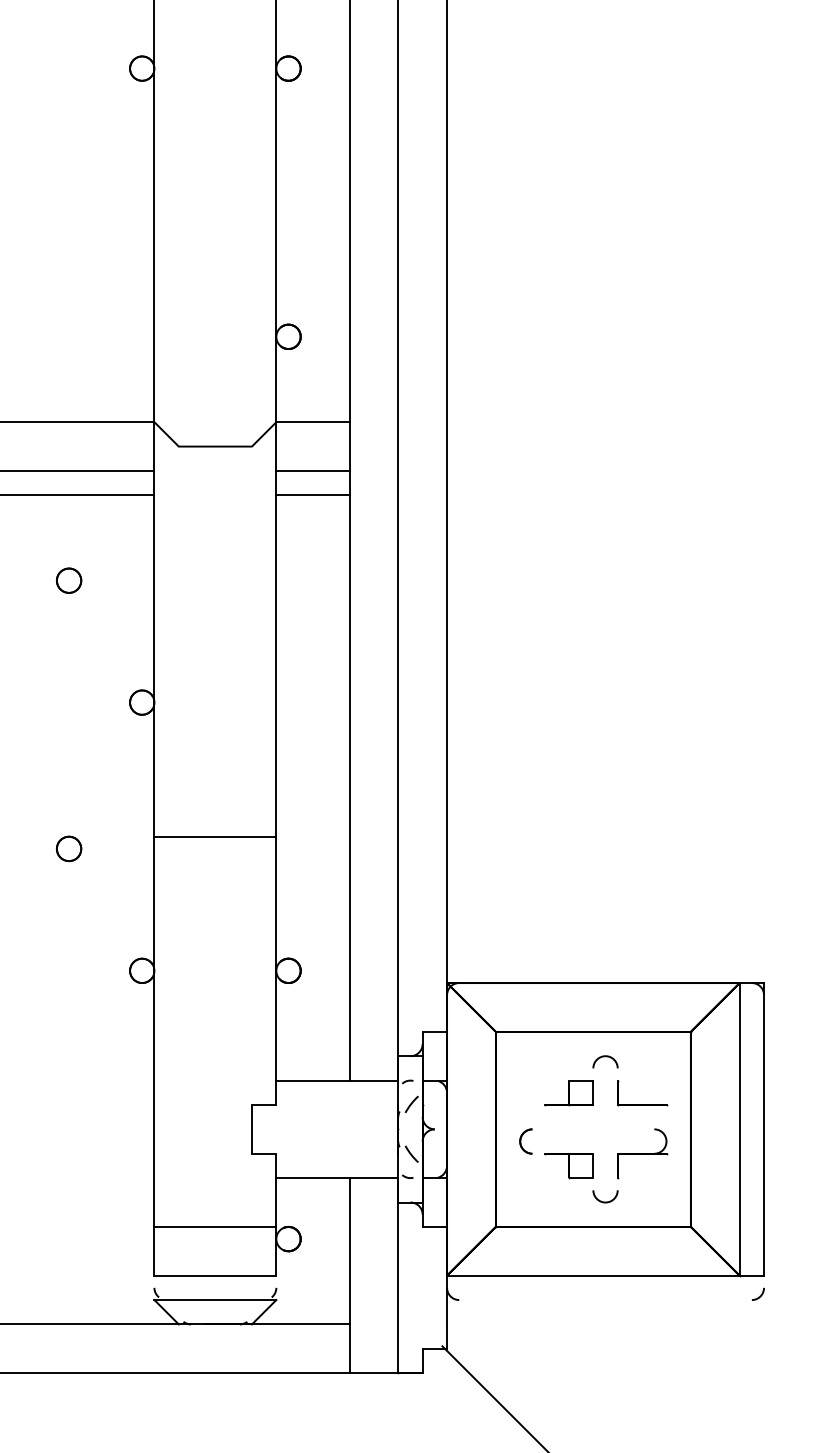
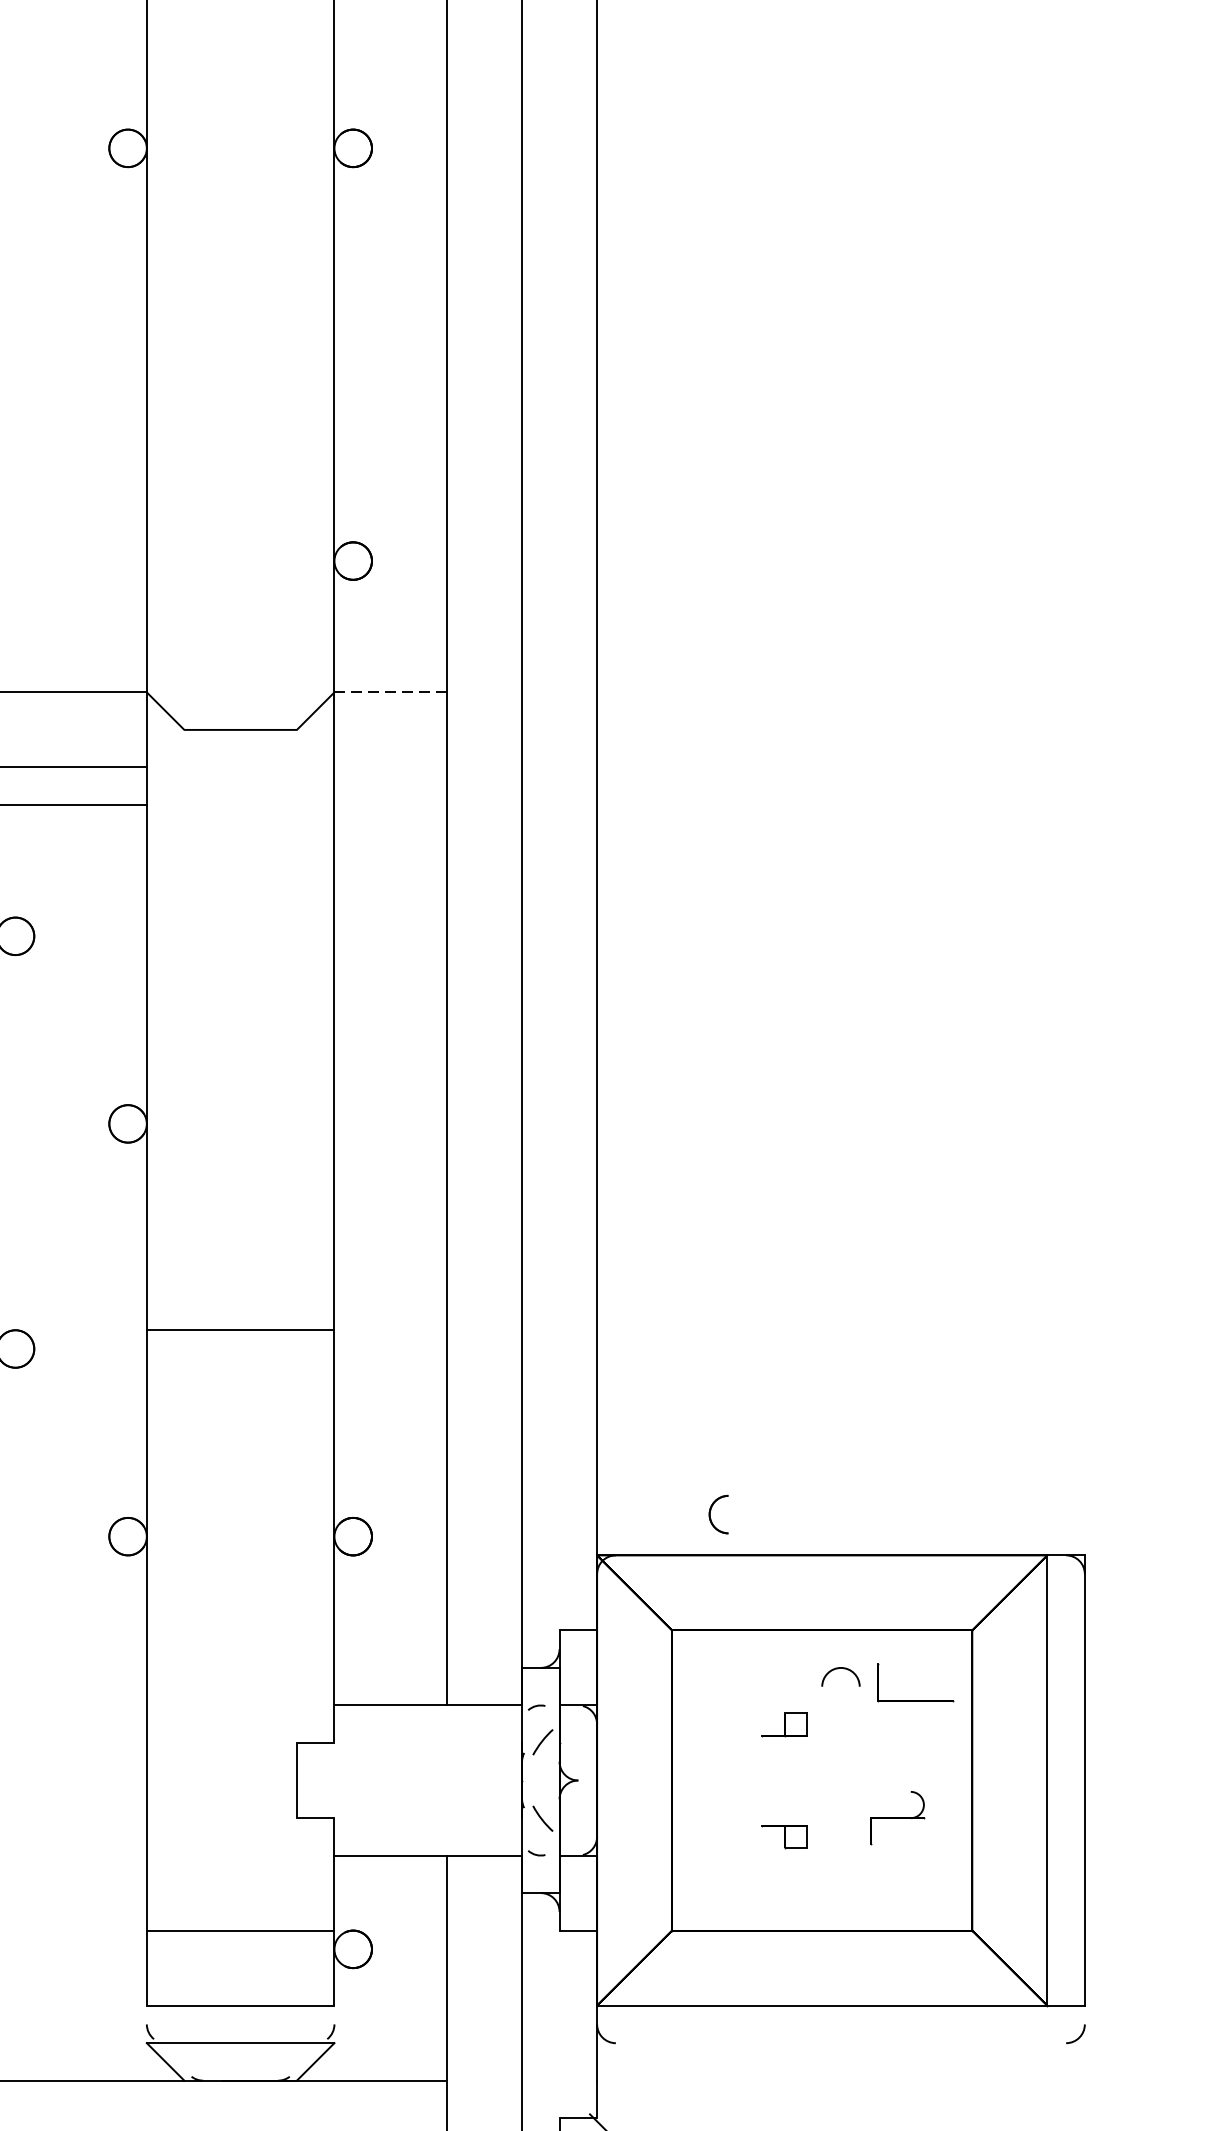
line: (312, 422) -> (390, 692), solid -> dashed
line: (312, 470) -> (390, 766), removed
line: (312, 495) -> (390, 805), removed
part: (568, 1093) -> (783, 1725), size x0.6
part: (642, 1104) -> (916, 1700), moved
part: (525, 1141) -> (717, 1514), moved
part: (642, 1153) -> (897, 1817), size x0.7
part: (568, 1166) -> (783, 1837), size x0.6
curve: (605, 1201) -> (840, 1891), removed

